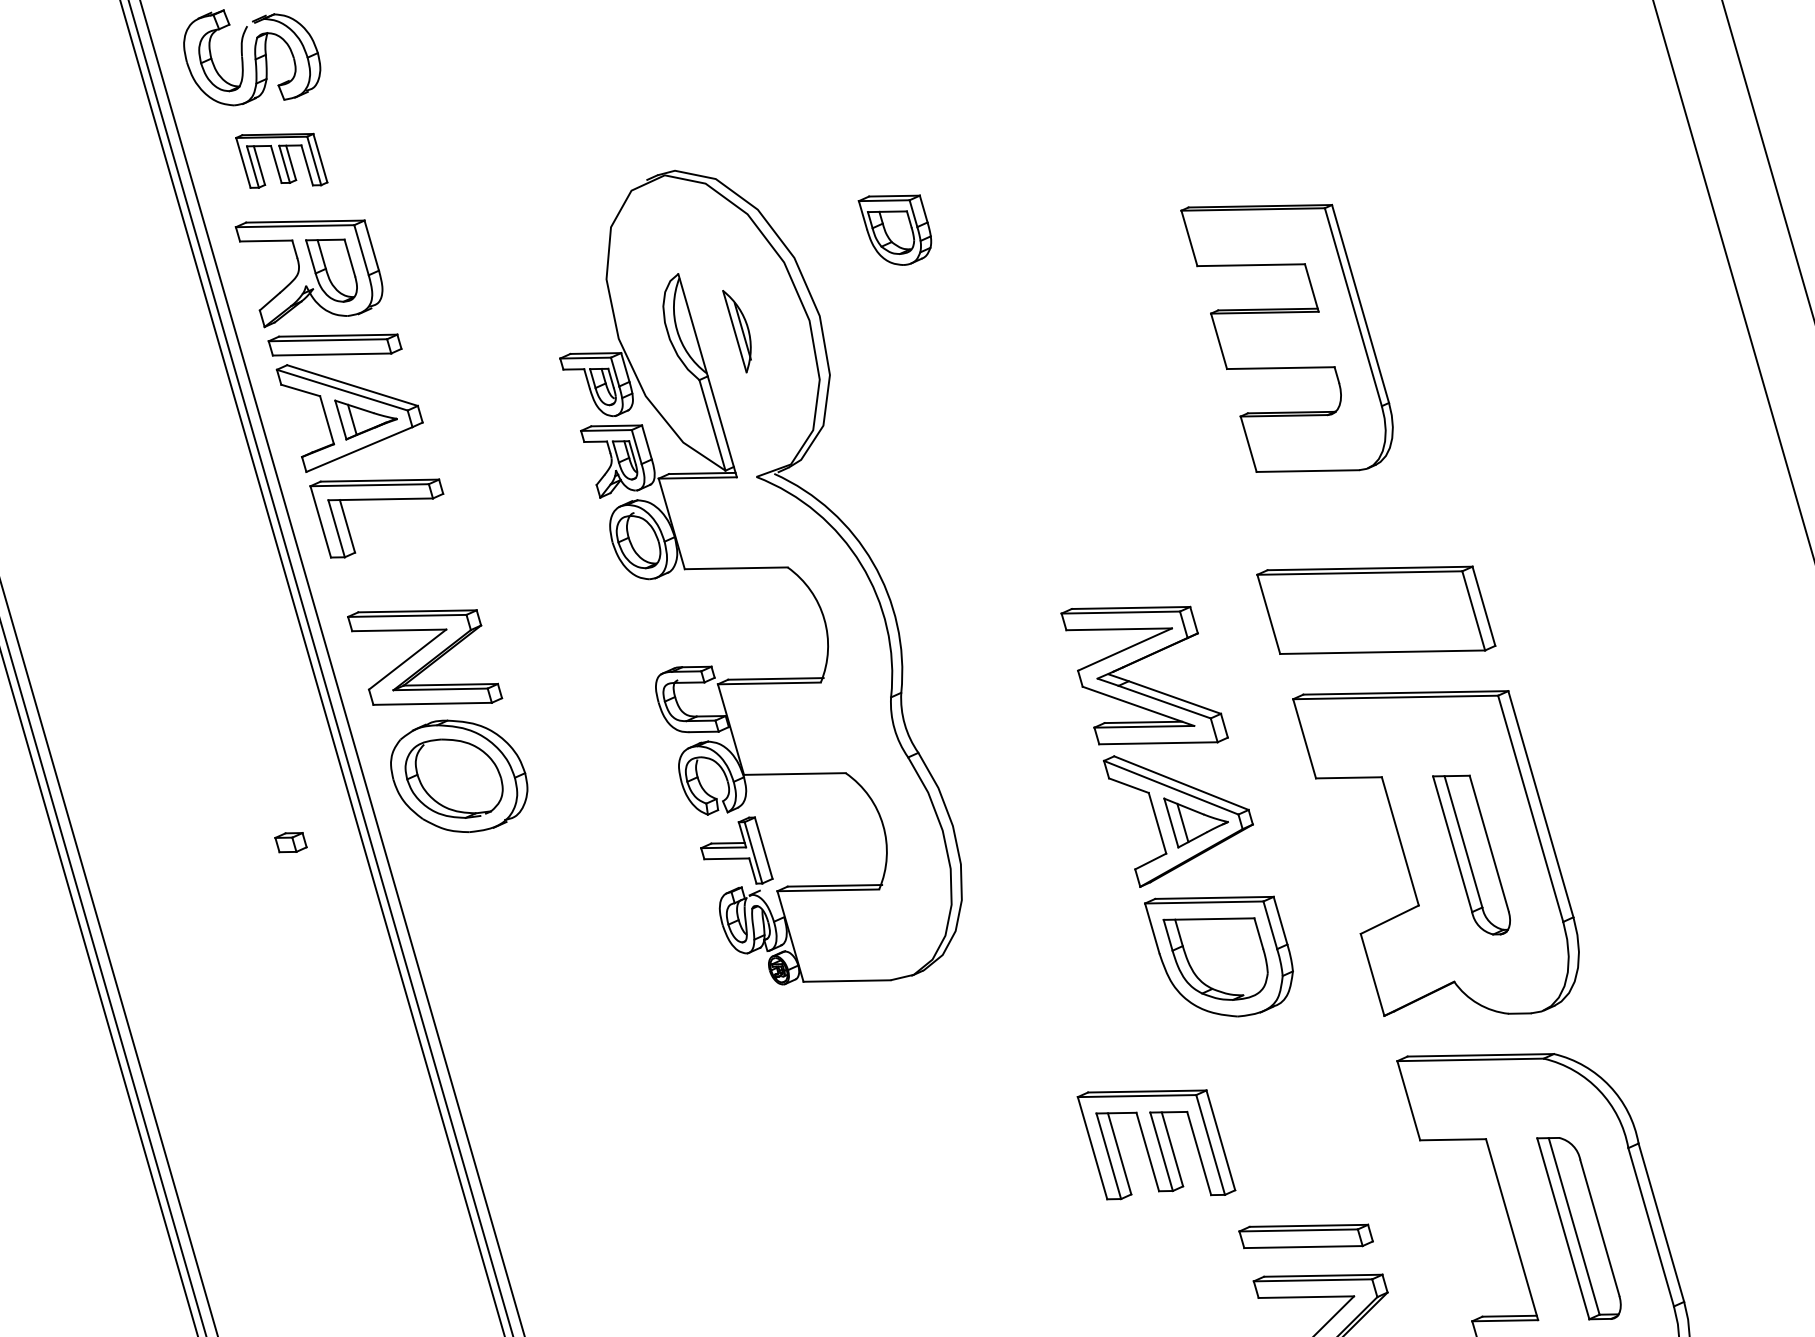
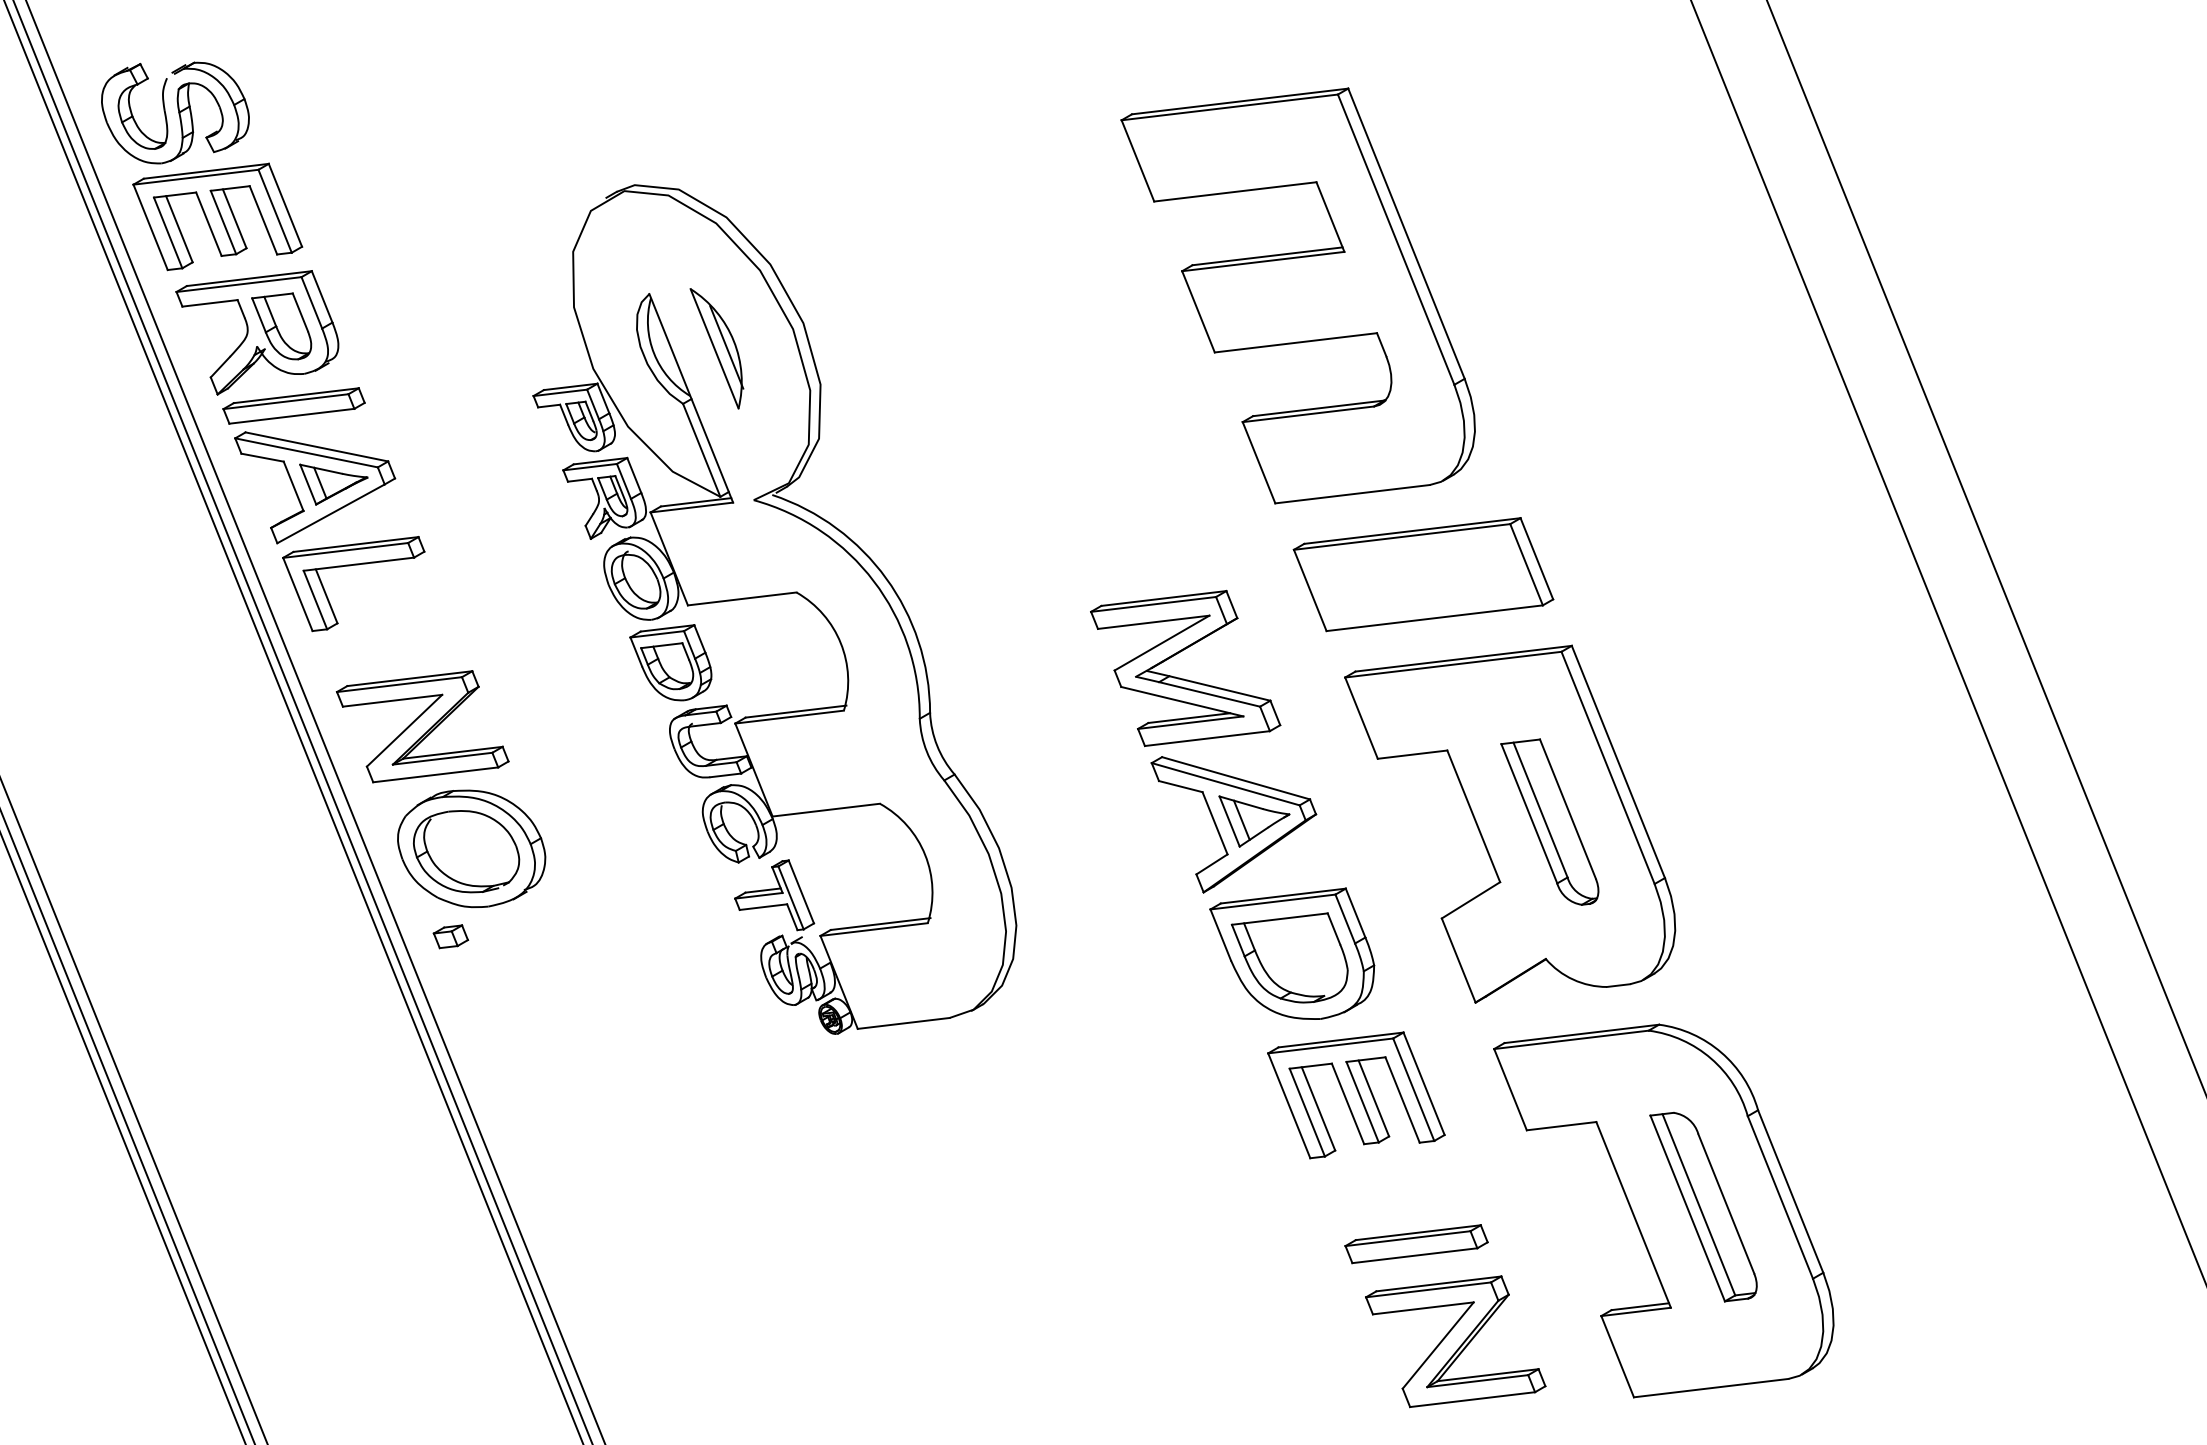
part: (281, 160) -> (217, 216), size x1.67
part: (894, 228) -> (670, 662), moved
part: (735, 331) -> (716, 348), size x1.43
part: (1284, 337) -> (1297, 295), size x1.43
part: (290, 842) -> (450, 936), moved
part: (1156, 1144) -> (1356, 1095), moved

